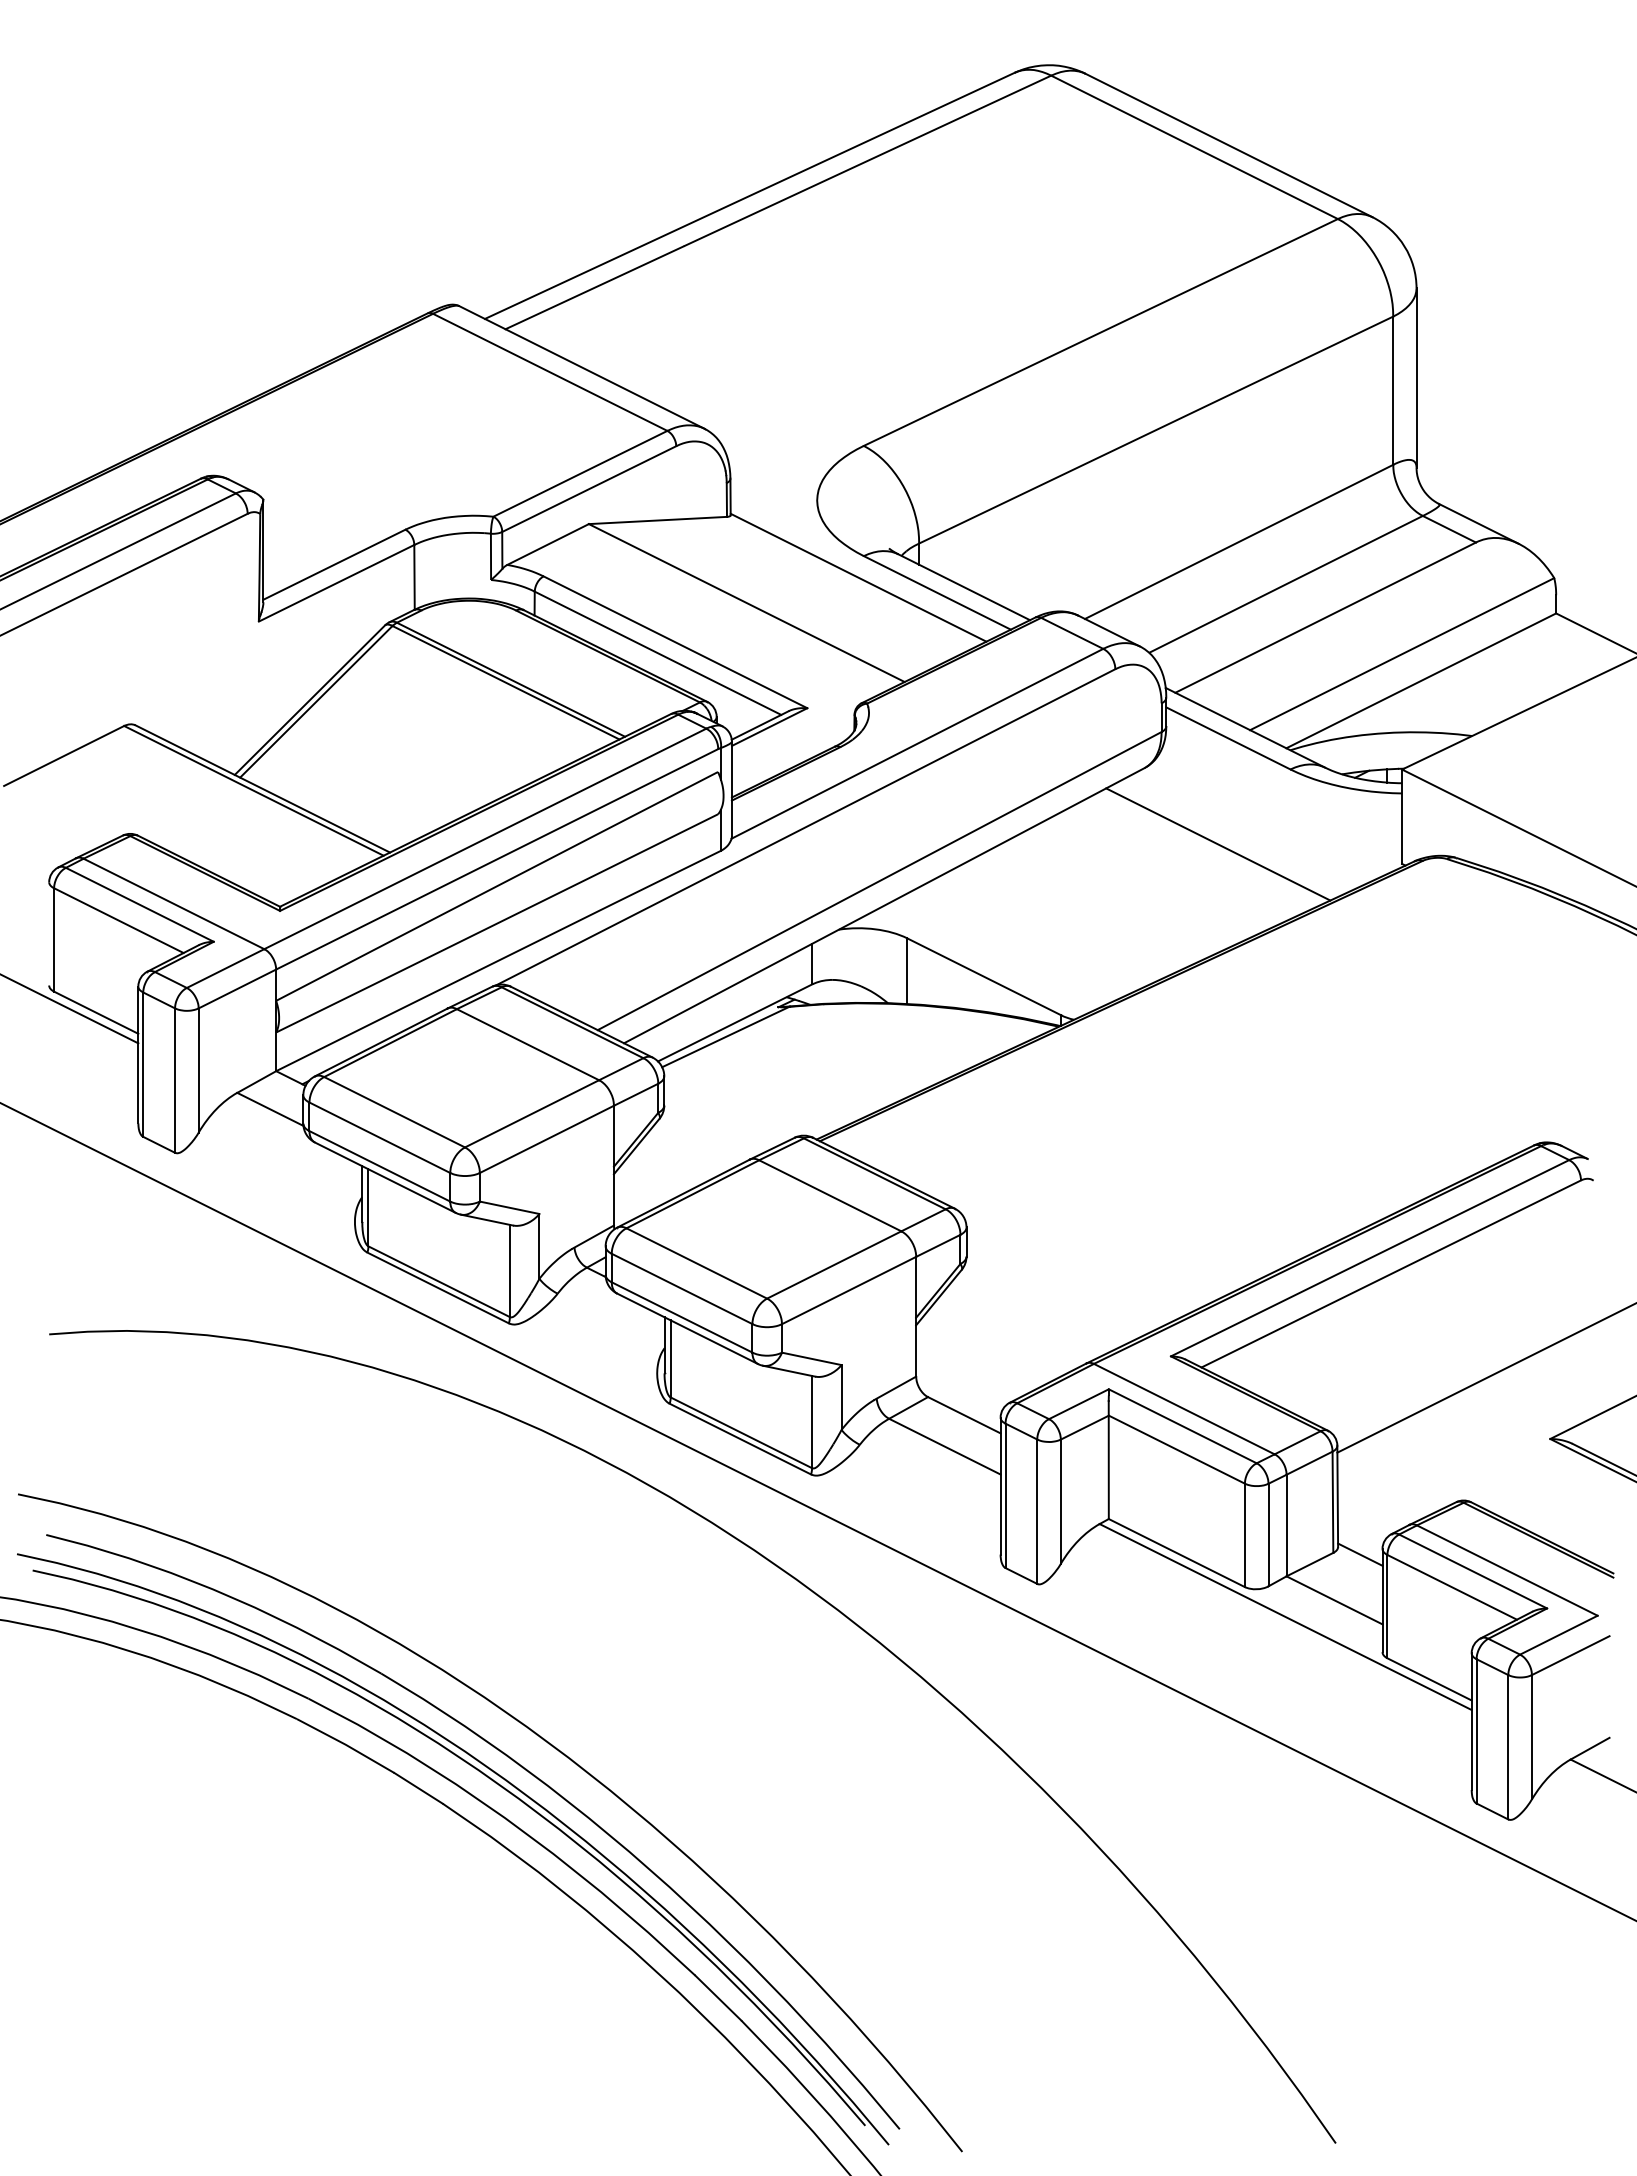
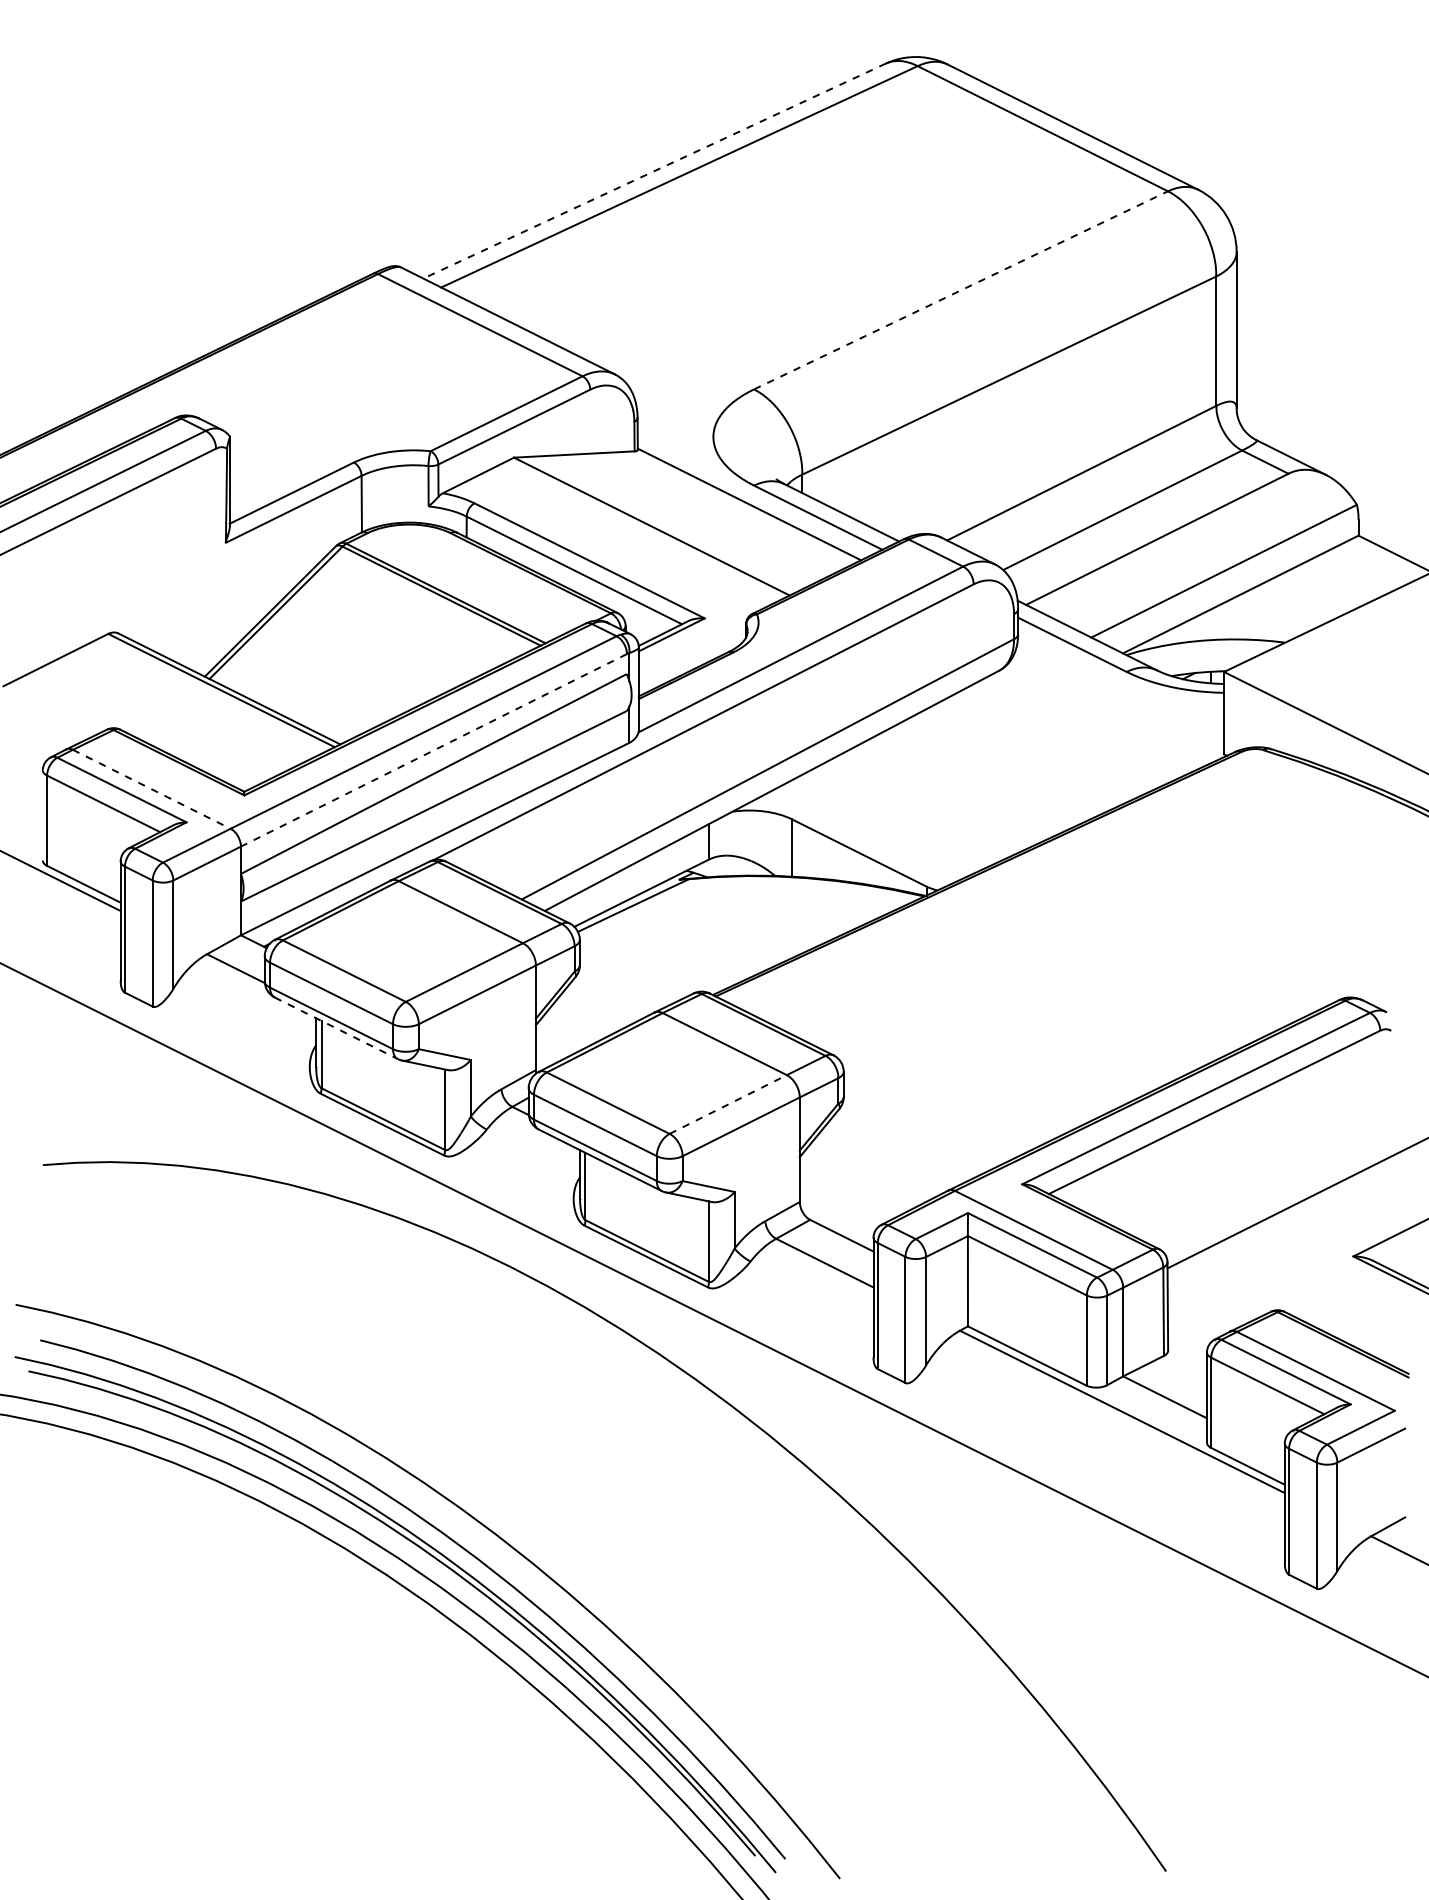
line: (749, 196) -> (654, 171), solid -> dashed
line: (1100, 332) -> (960, 290), solid -> dashed
line: (1218, 844) -> (1063, 737), removed
line: (497, 859) -> (434, 750), solid -> dashed
line: (174, 904) -> (152, 789), solid -> dashed
line: (385, 1177) -> (336, 1028), solid -> dashed
line: (834, 1264) -> (728, 1104), solid -> dashed
line: (1360, 1554) -> (1187, 1357), removed

